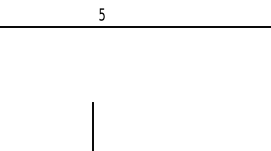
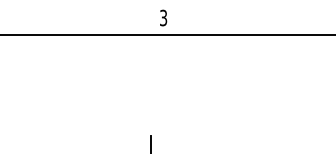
text: (101, 13) -> (162, 16), 5 -> 3

